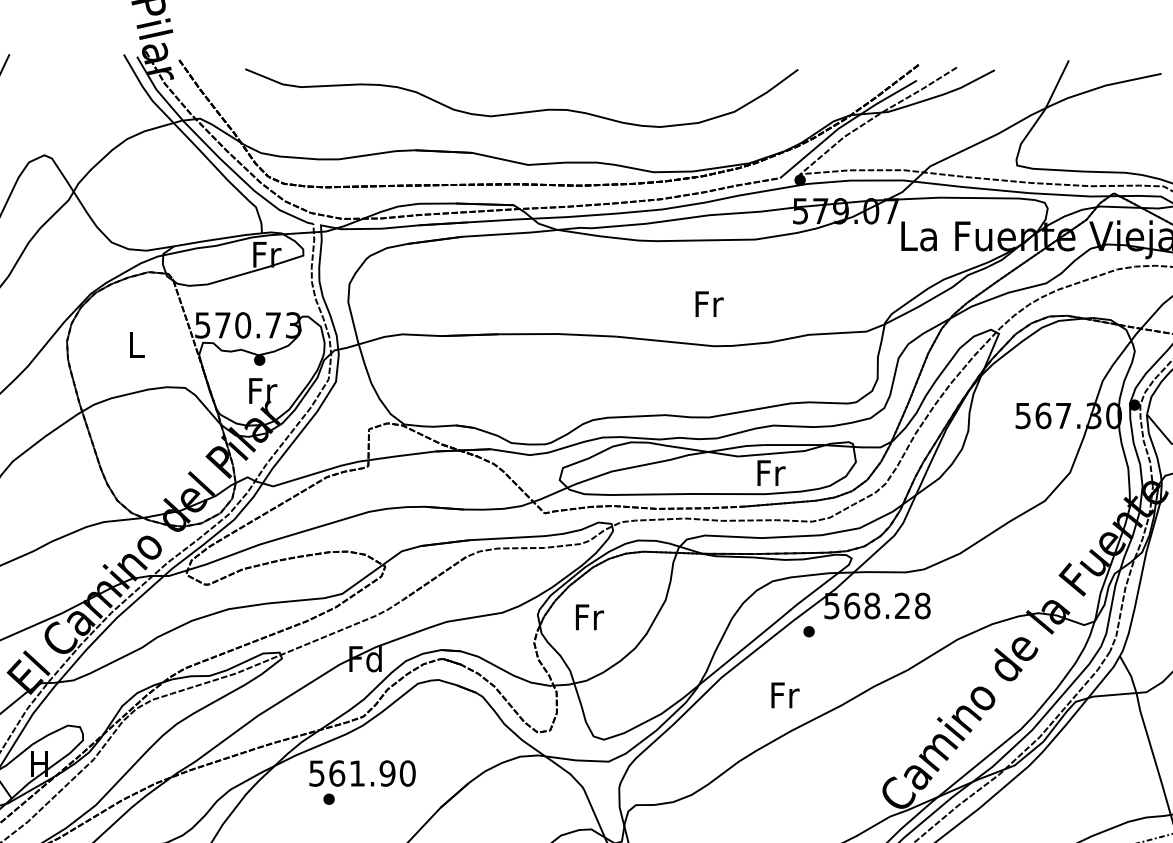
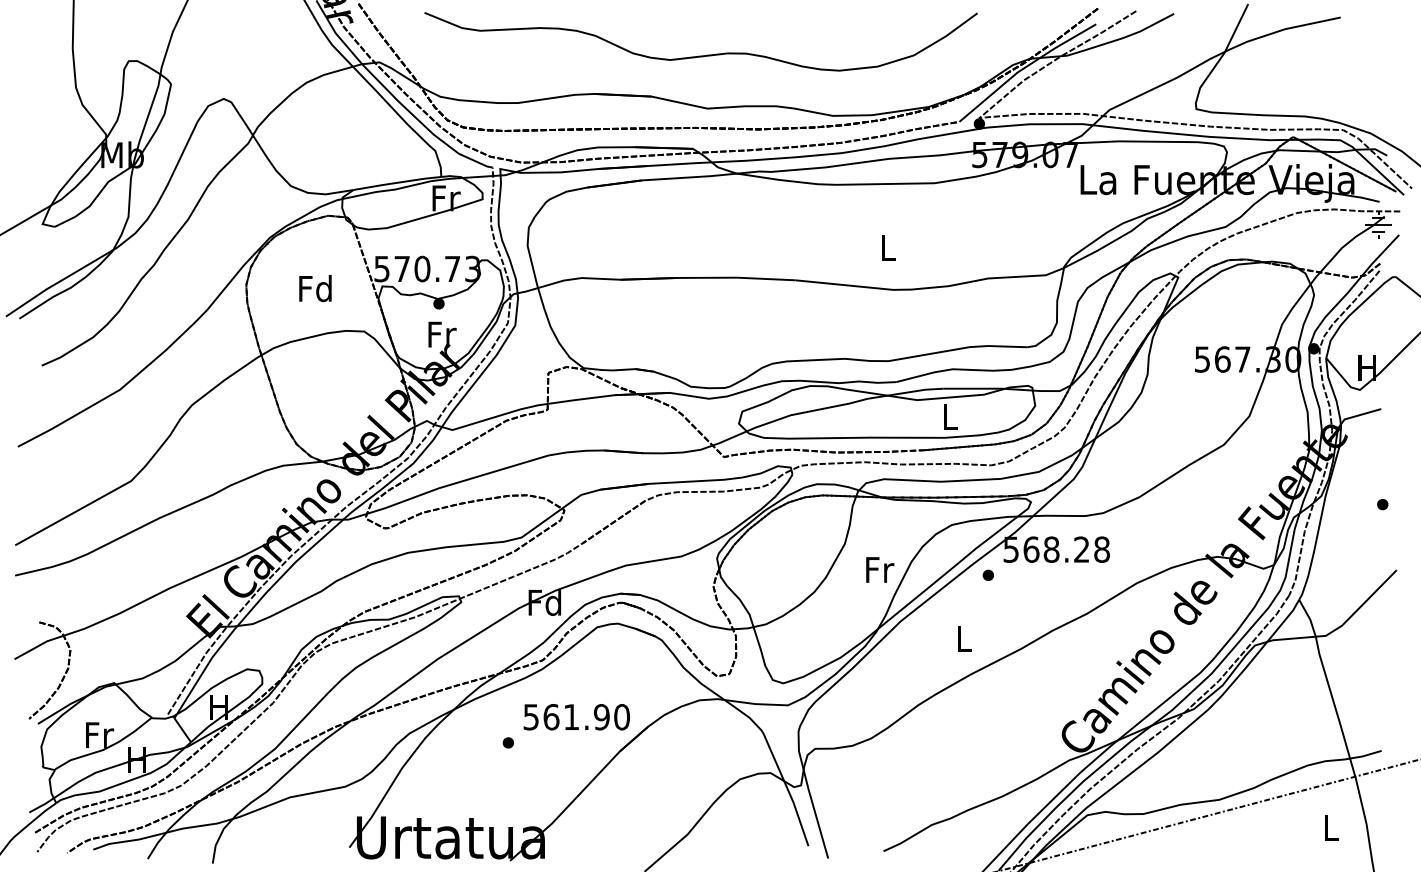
text: (709, 303) -> (888, 247), Fr -> L
text: (136, 344) -> (315, 288), L -> Fd
text: (771, 472) -> (950, 416), Fr -> L
text: (590, 616) -> (880, 569), moved
text: (785, 694) -> (964, 638), Fr -> L
text: (362, 773) -> (576, 717), moved

